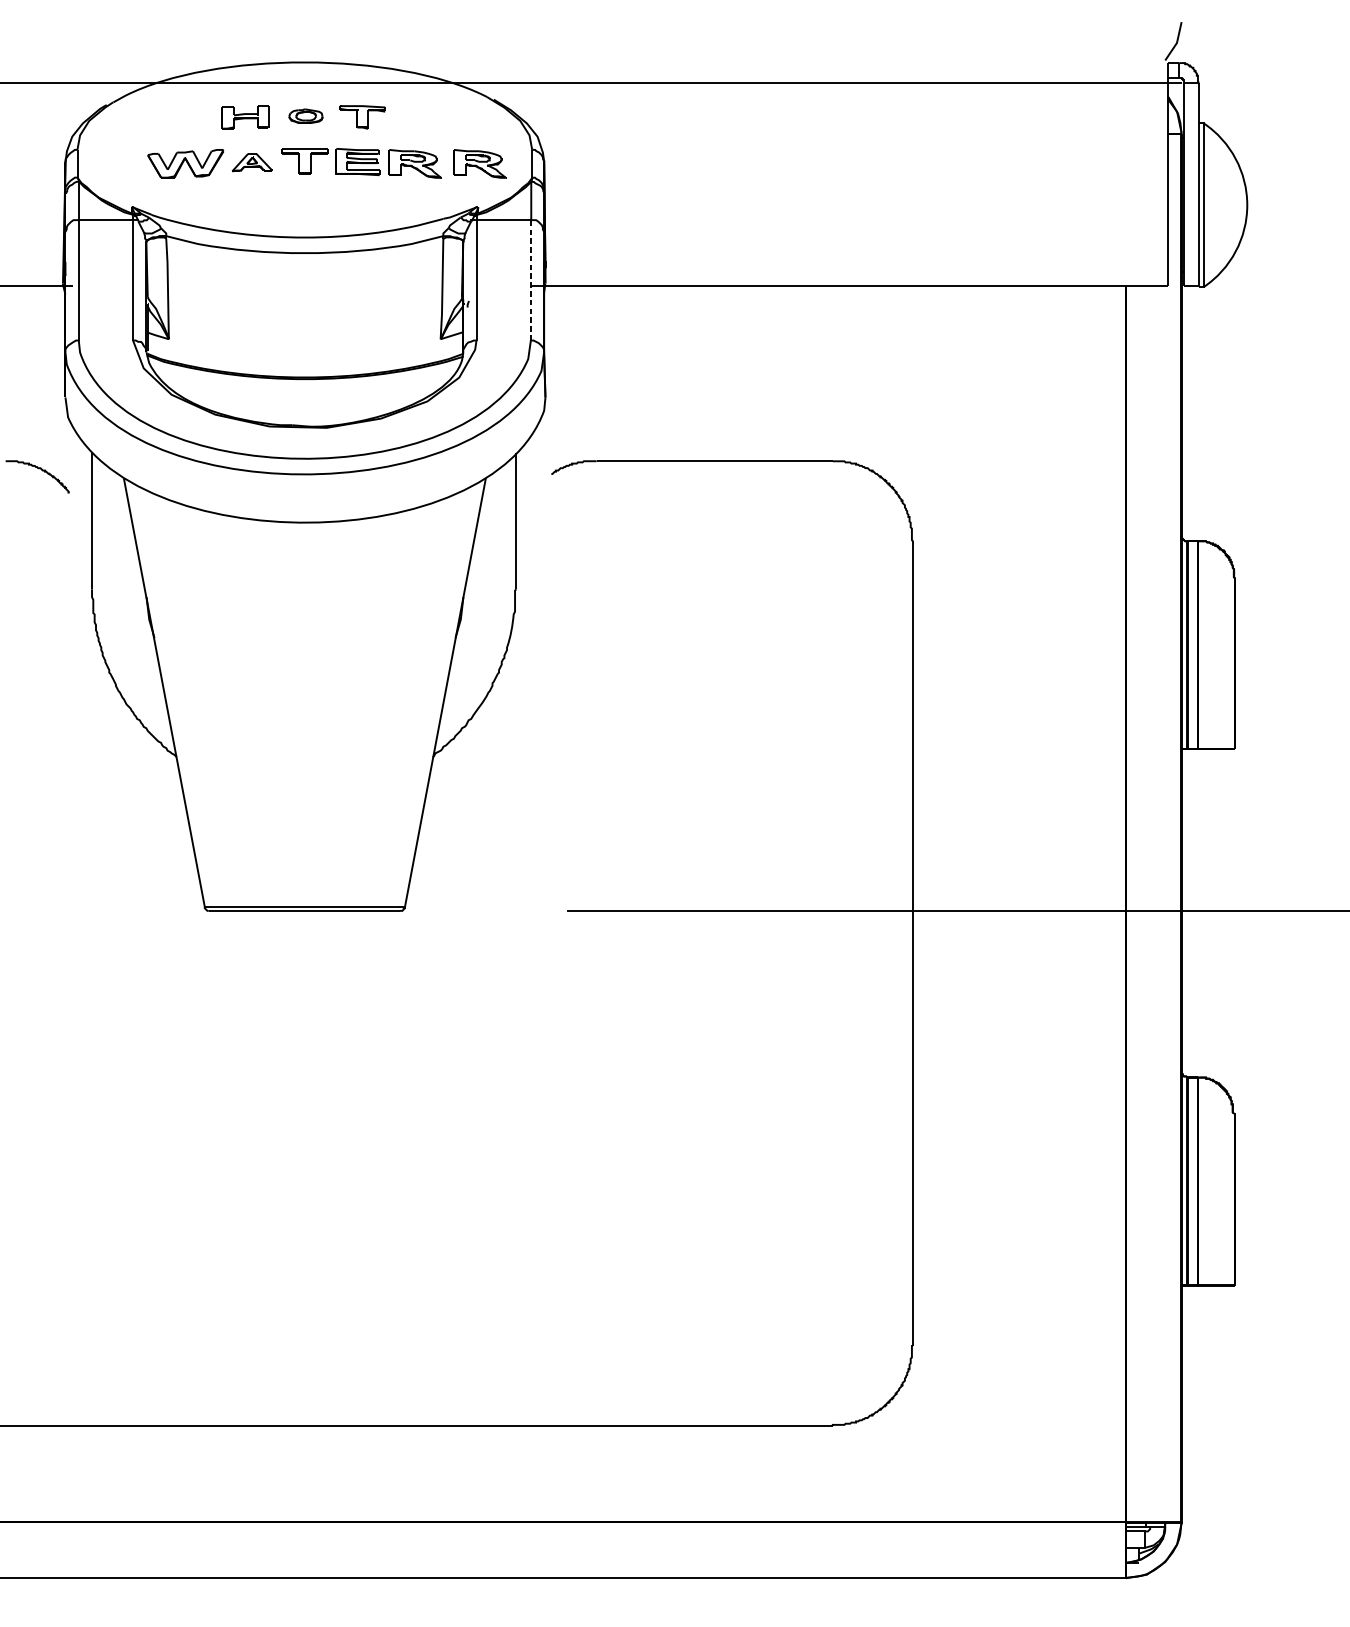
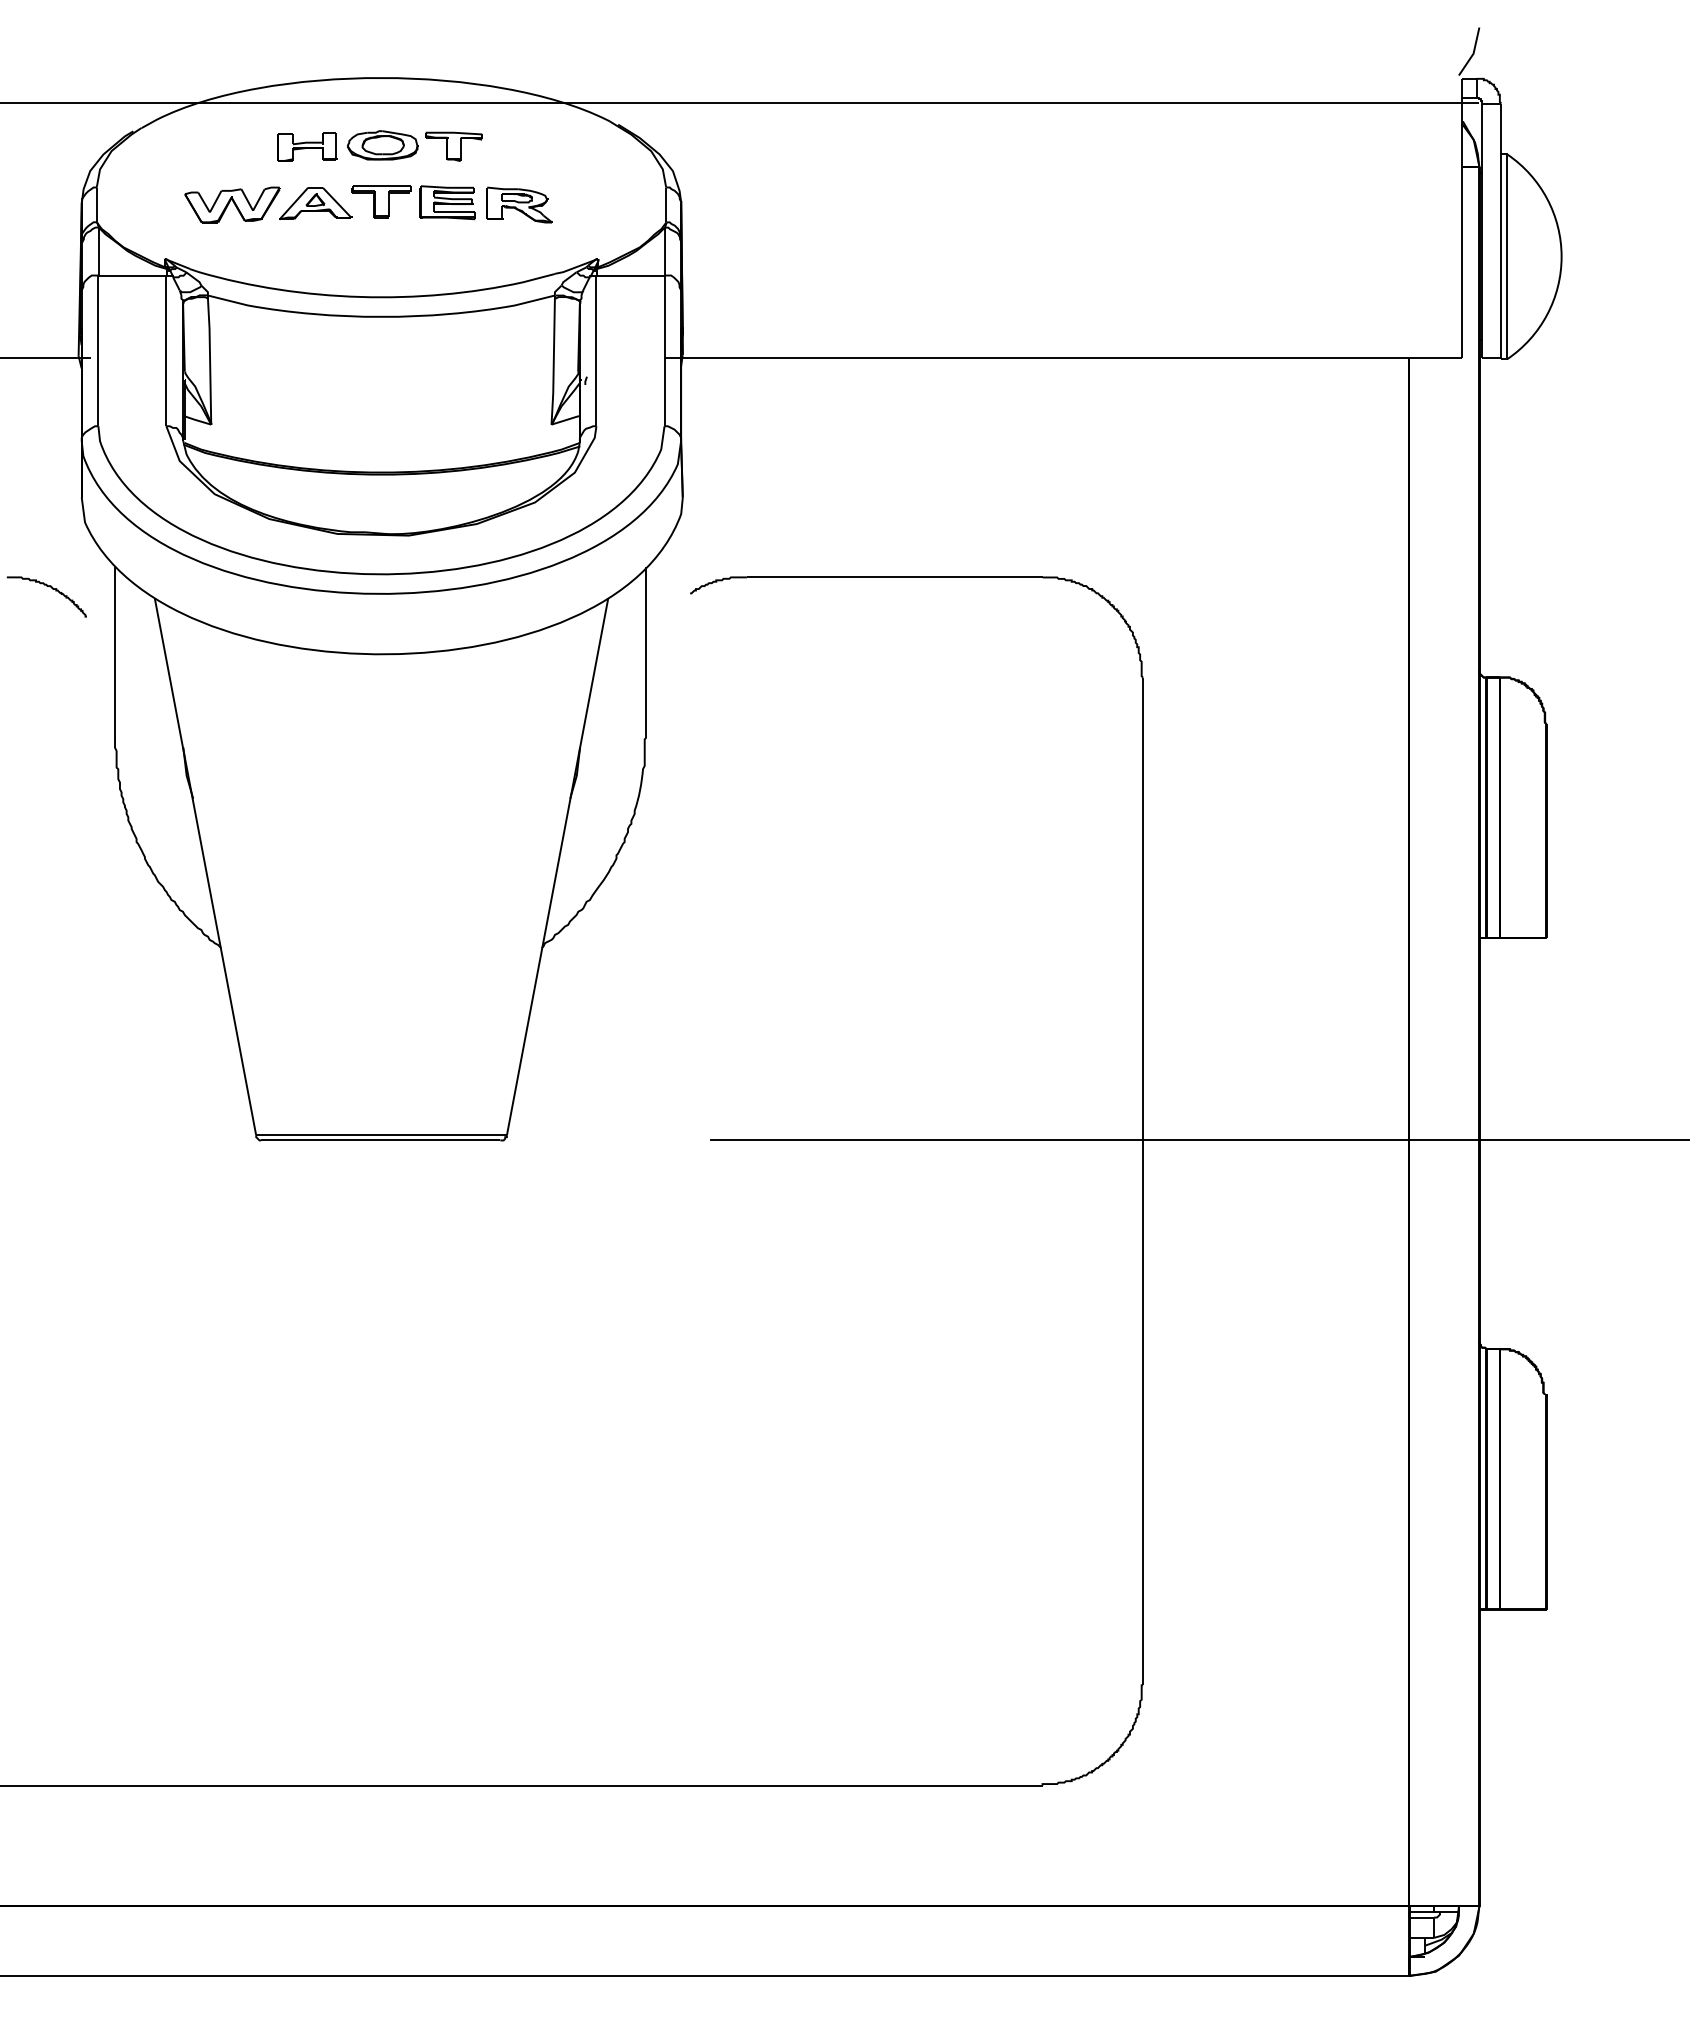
part: (305, 116) -> (382, 145), size x1.67
part: (252, 162) -> (315, 203), size x1.43
part: (479, 163) -> (600, 204), removed
line: (530, 280) -> (664, 350), dashed -> solid

